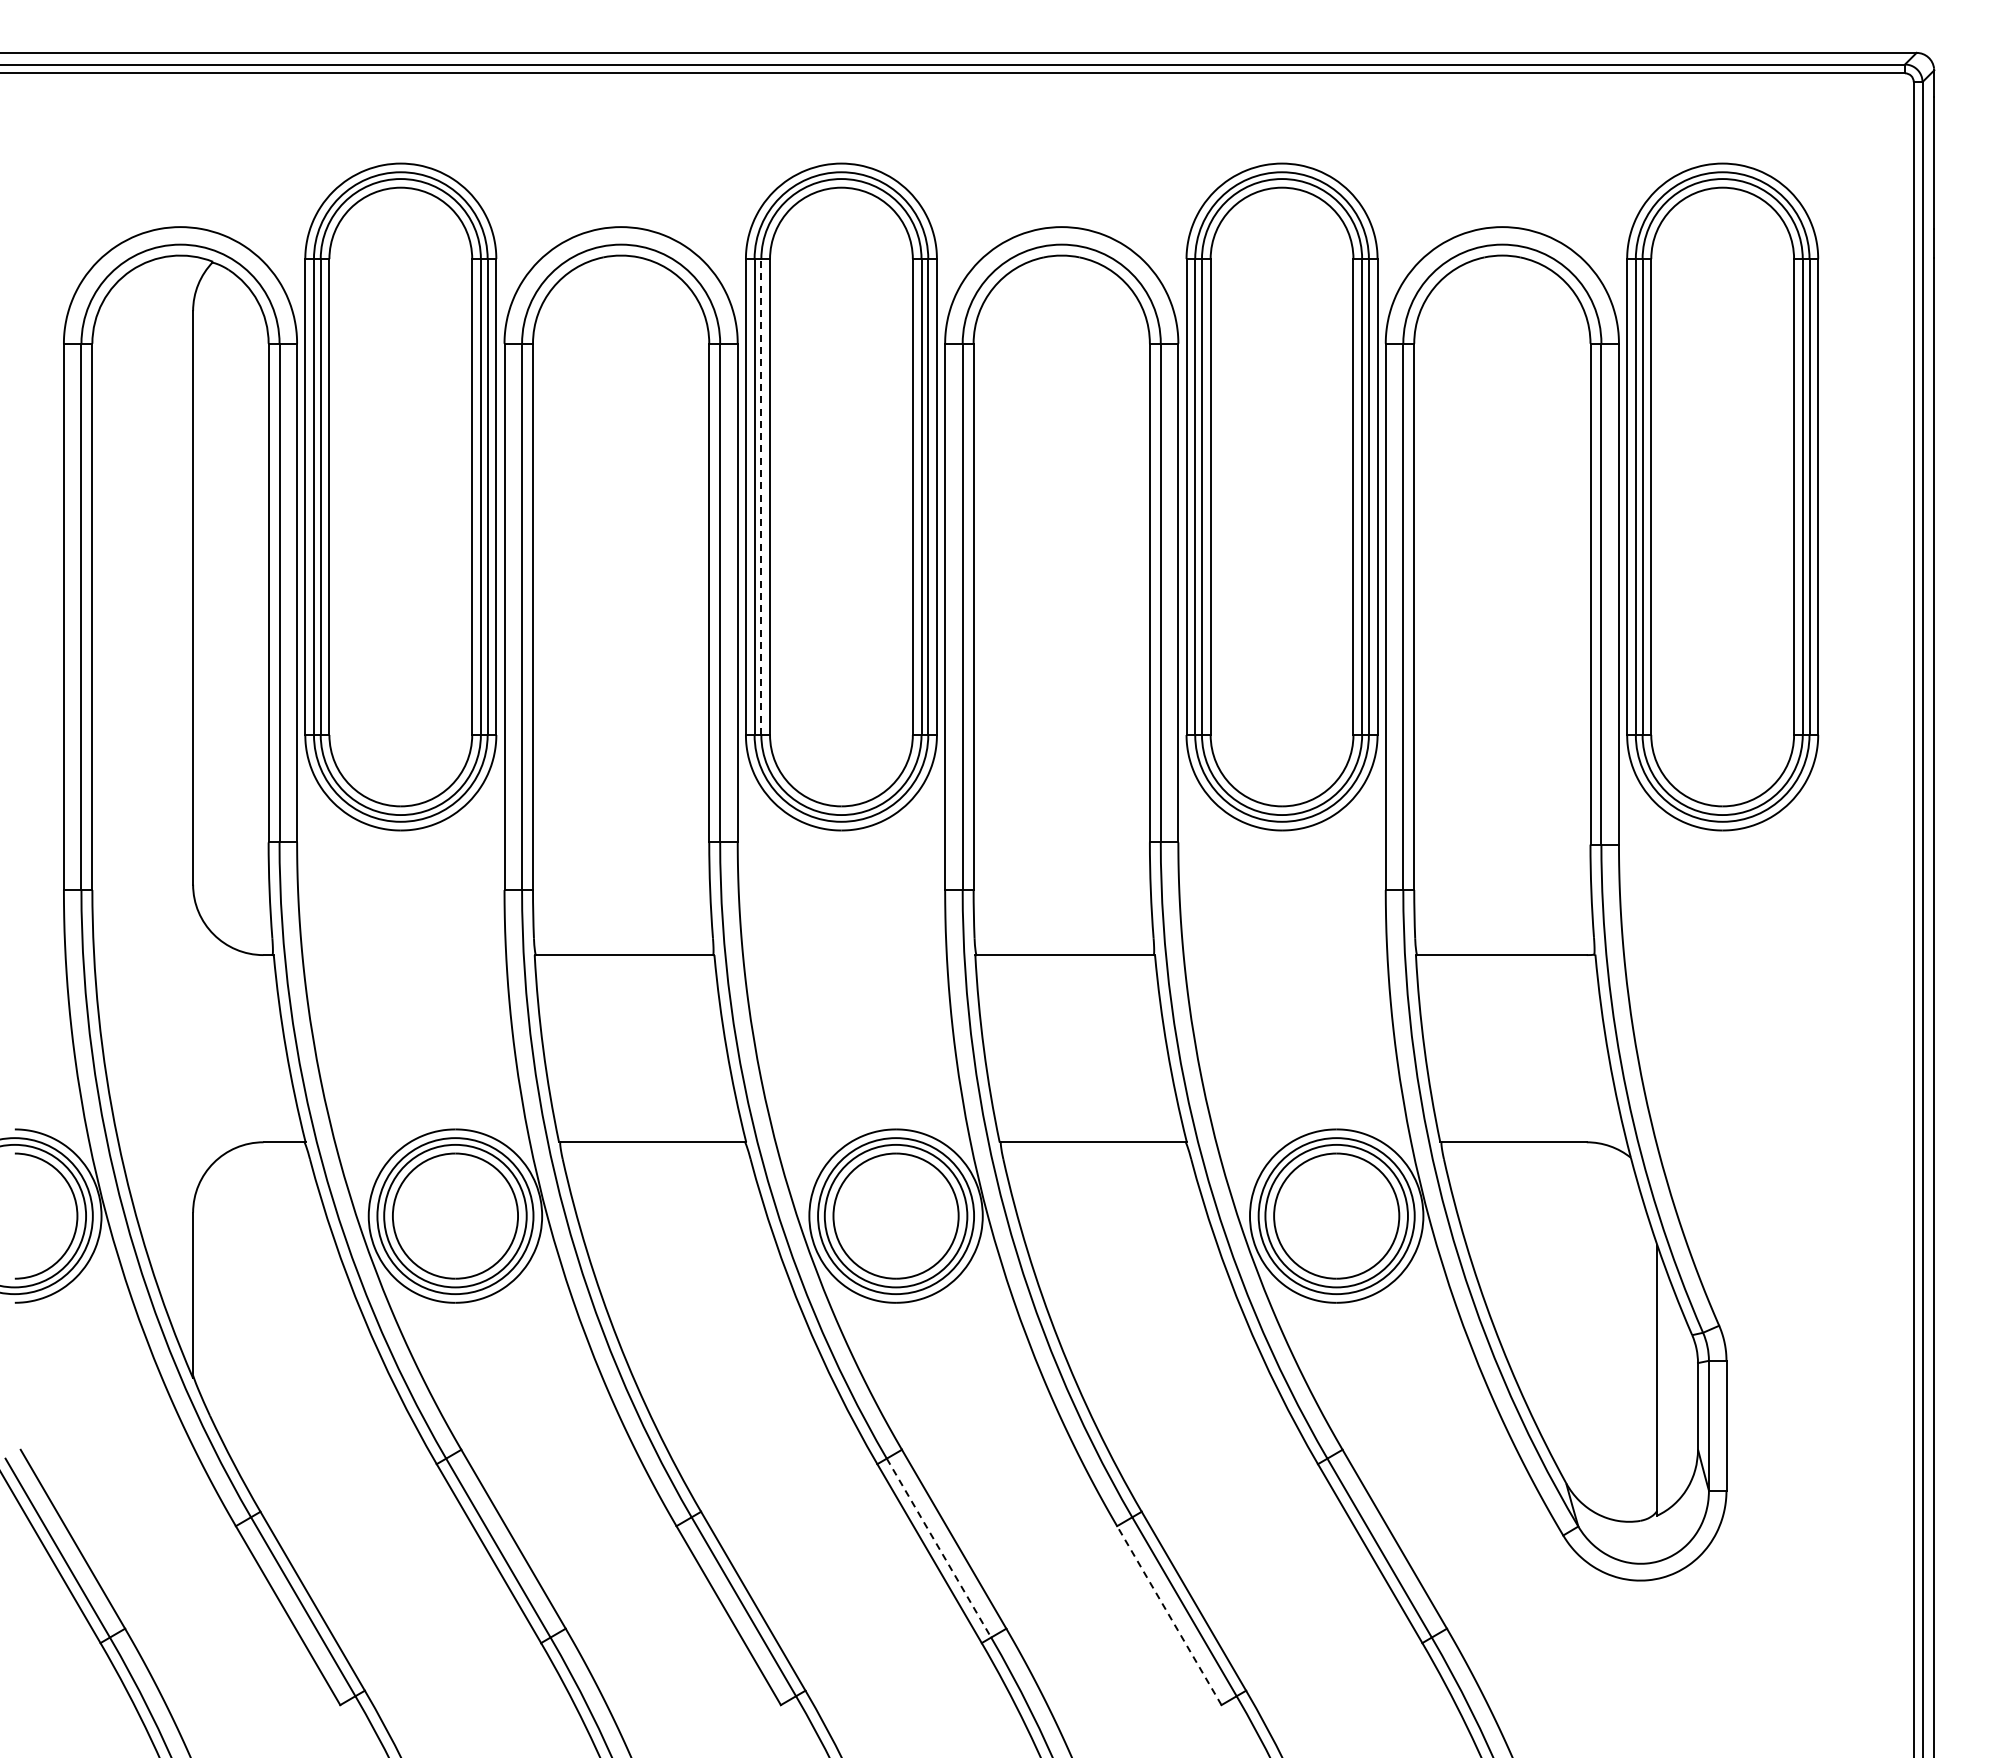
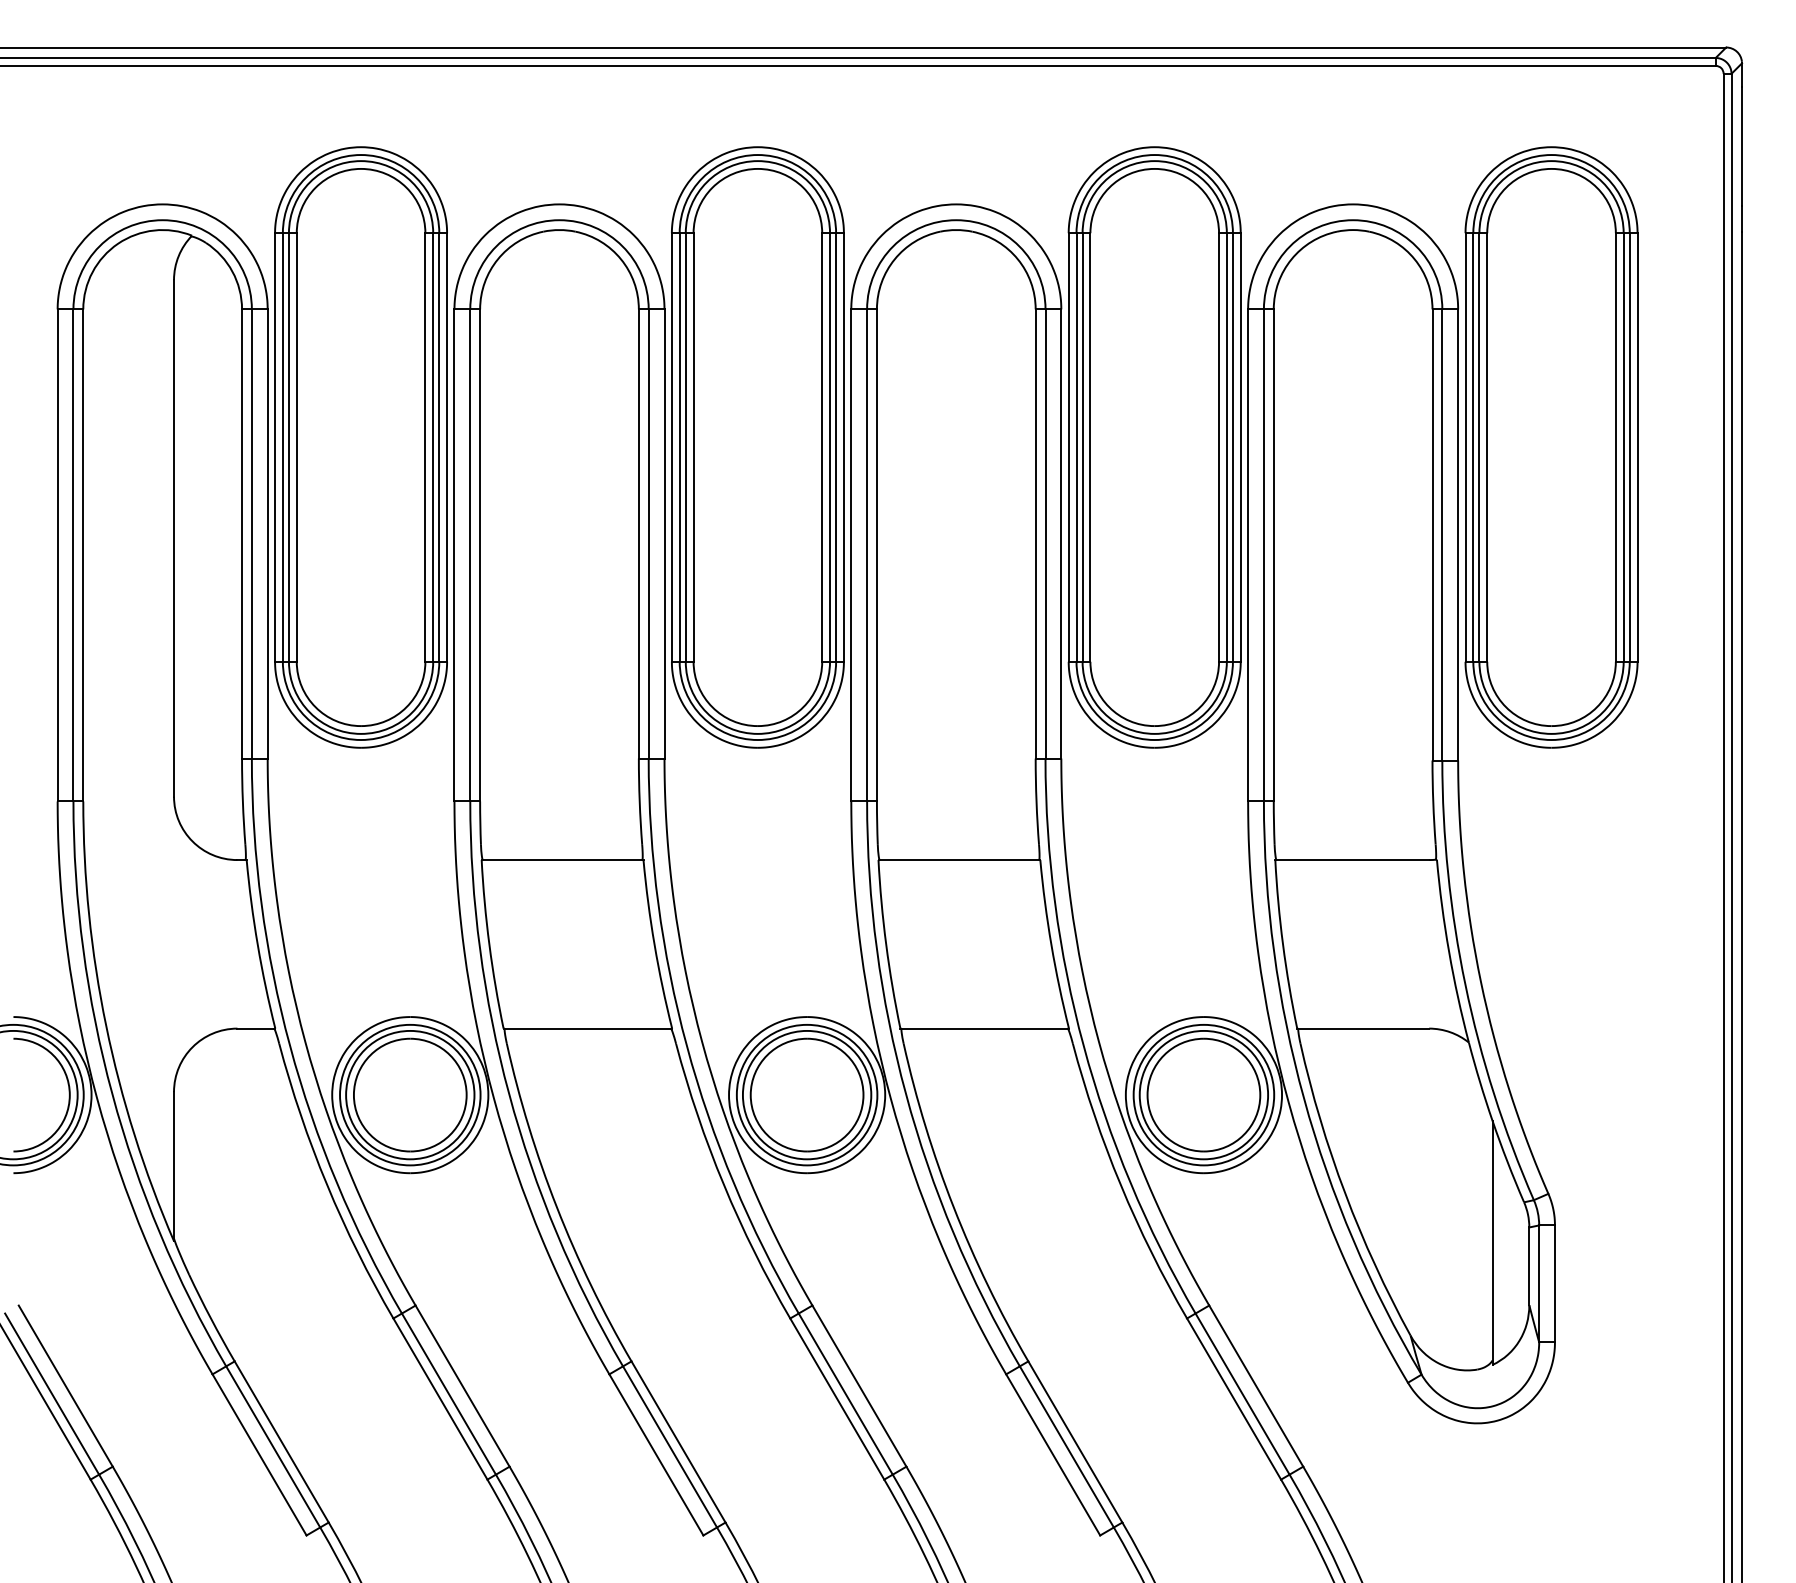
line: (761, 497) -> (685, 447), dashed -> solid
line: (939, 1548) -> (846, 1394), dashed -> solid
line: (1169, 1615) -> (1053, 1454), dashed -> solid

